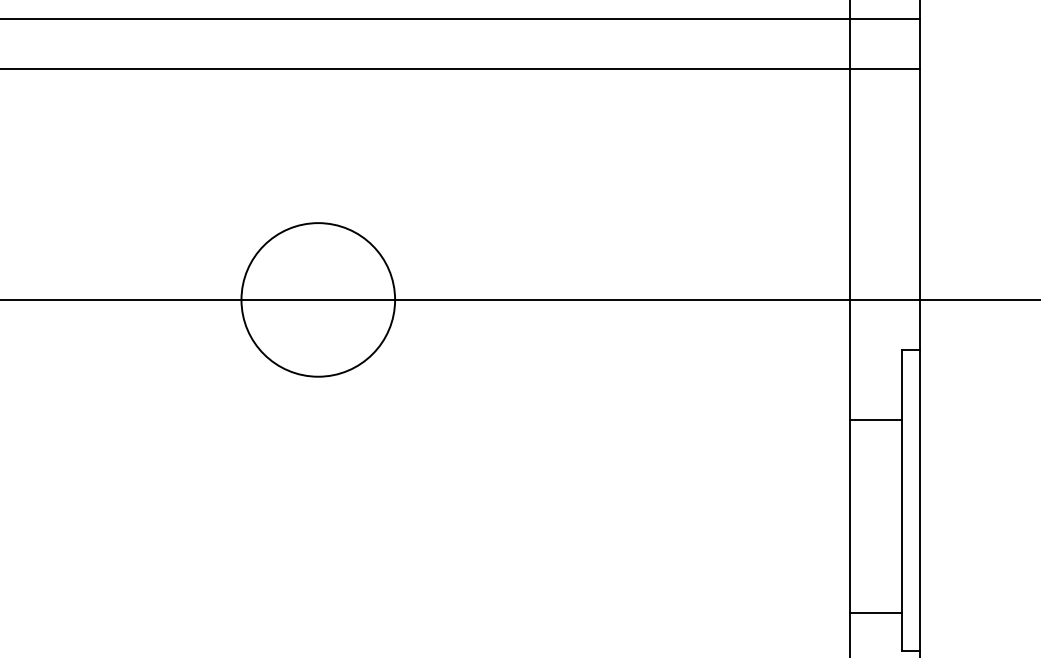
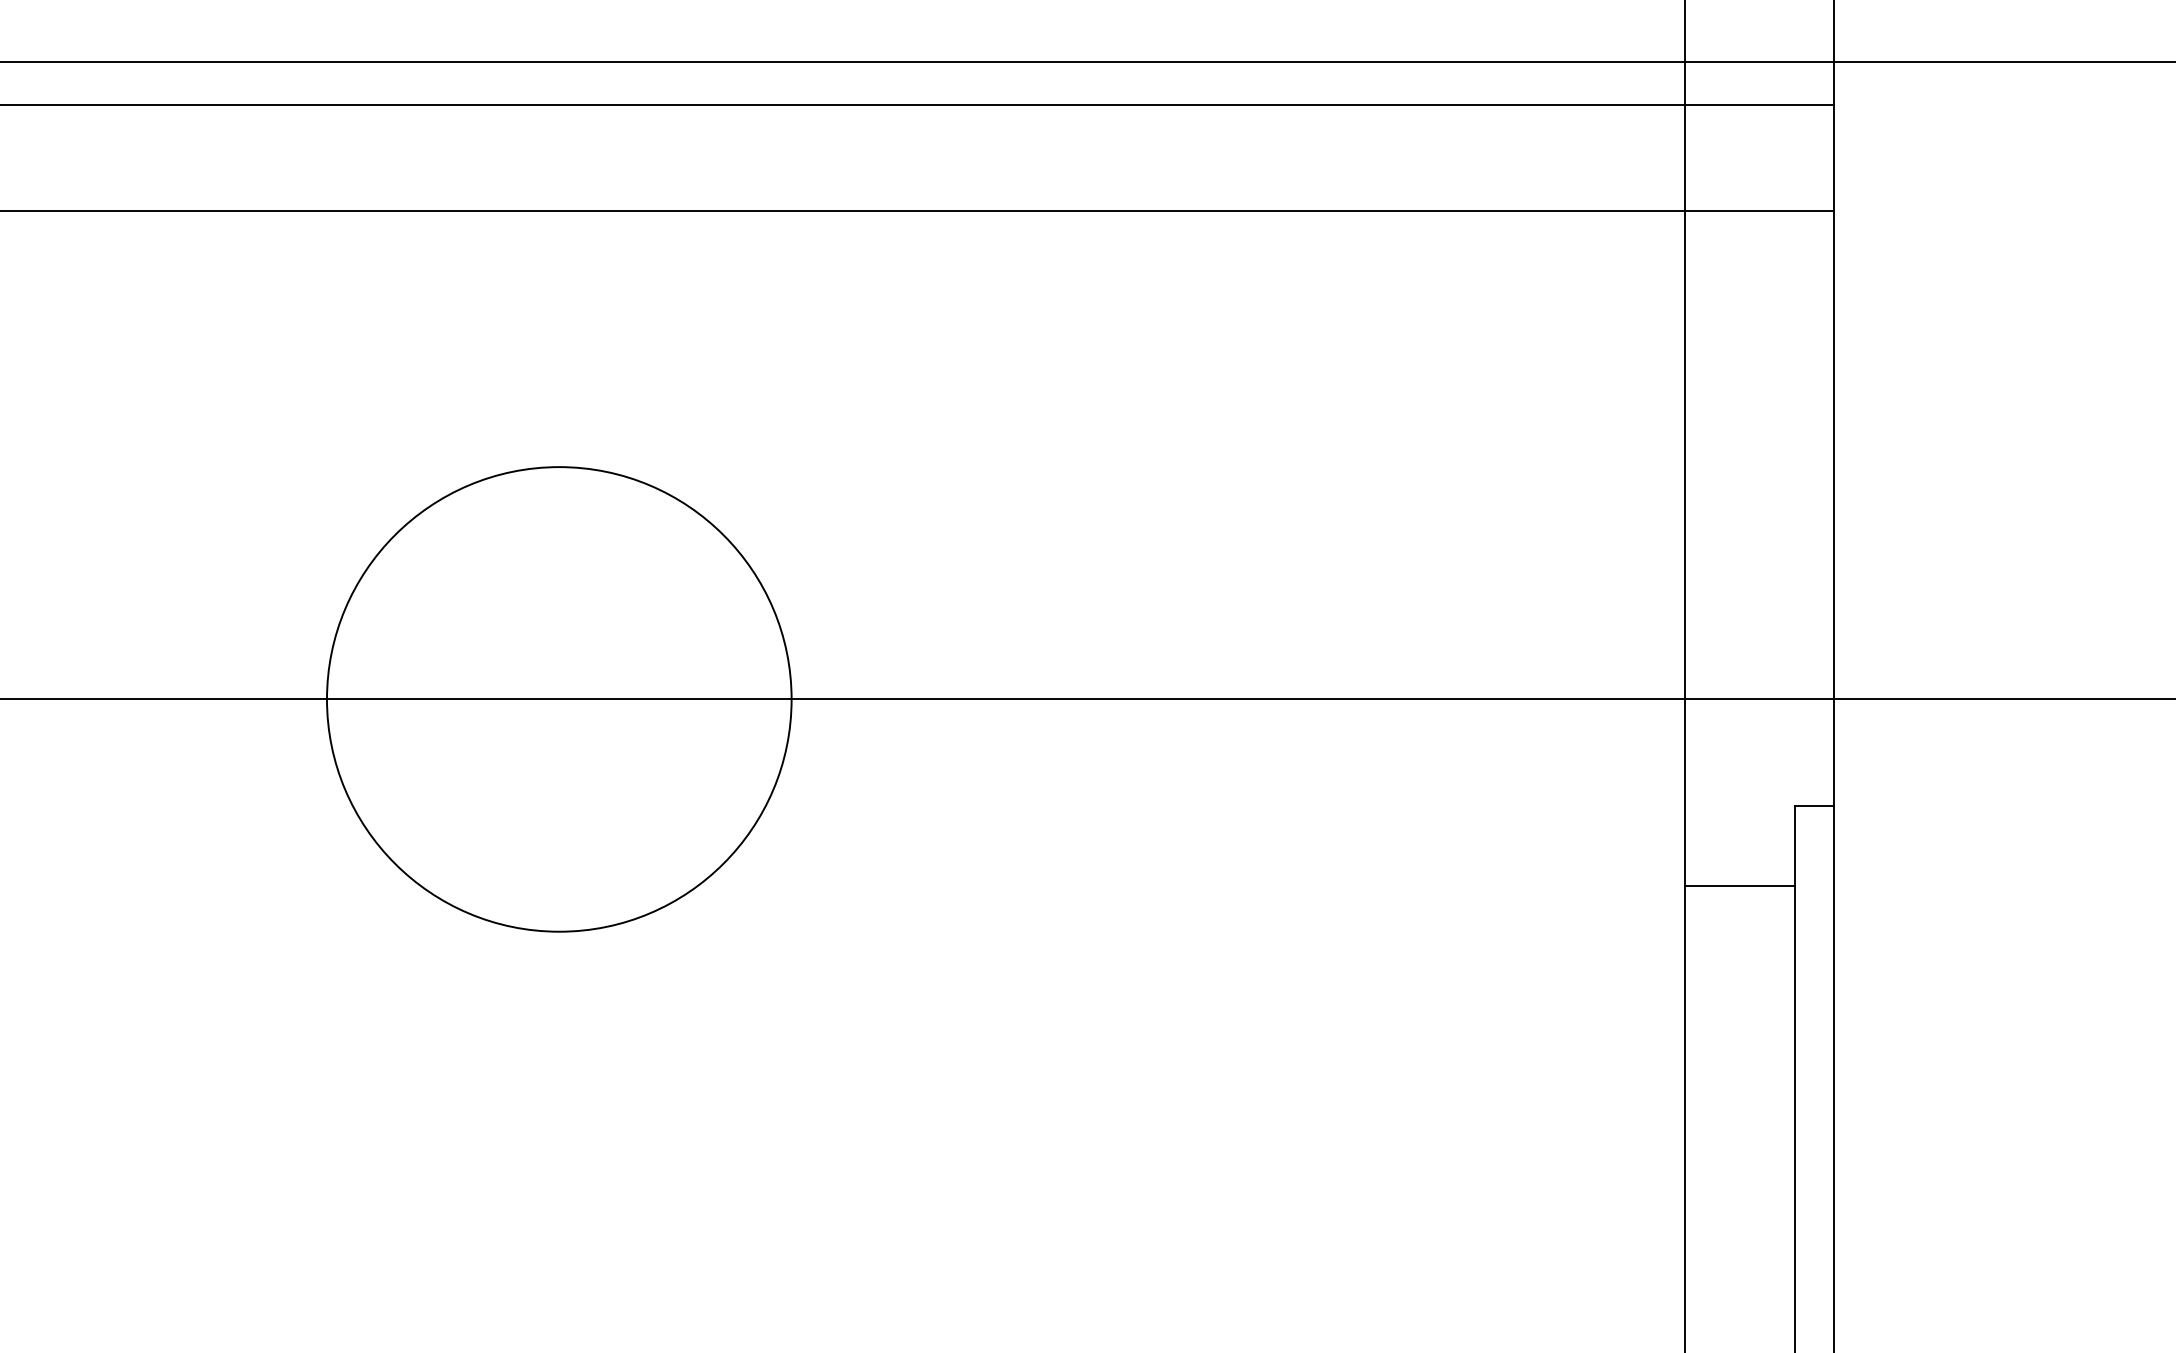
circle: (318, 299) -> (559, 698), size x1.43
line: (876, 420) -> (1741, 886), moved

